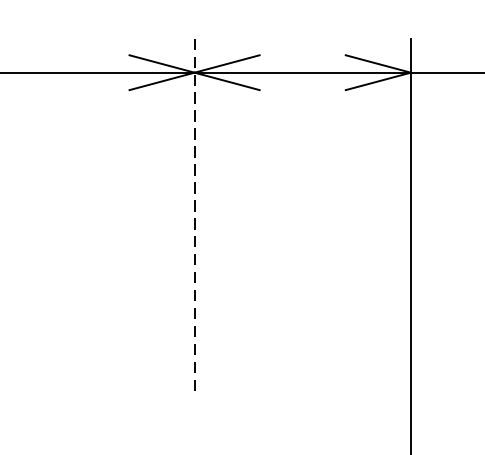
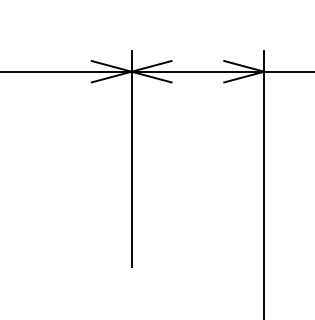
line: (194, 214) -> (131, 158), dashed -> solid

